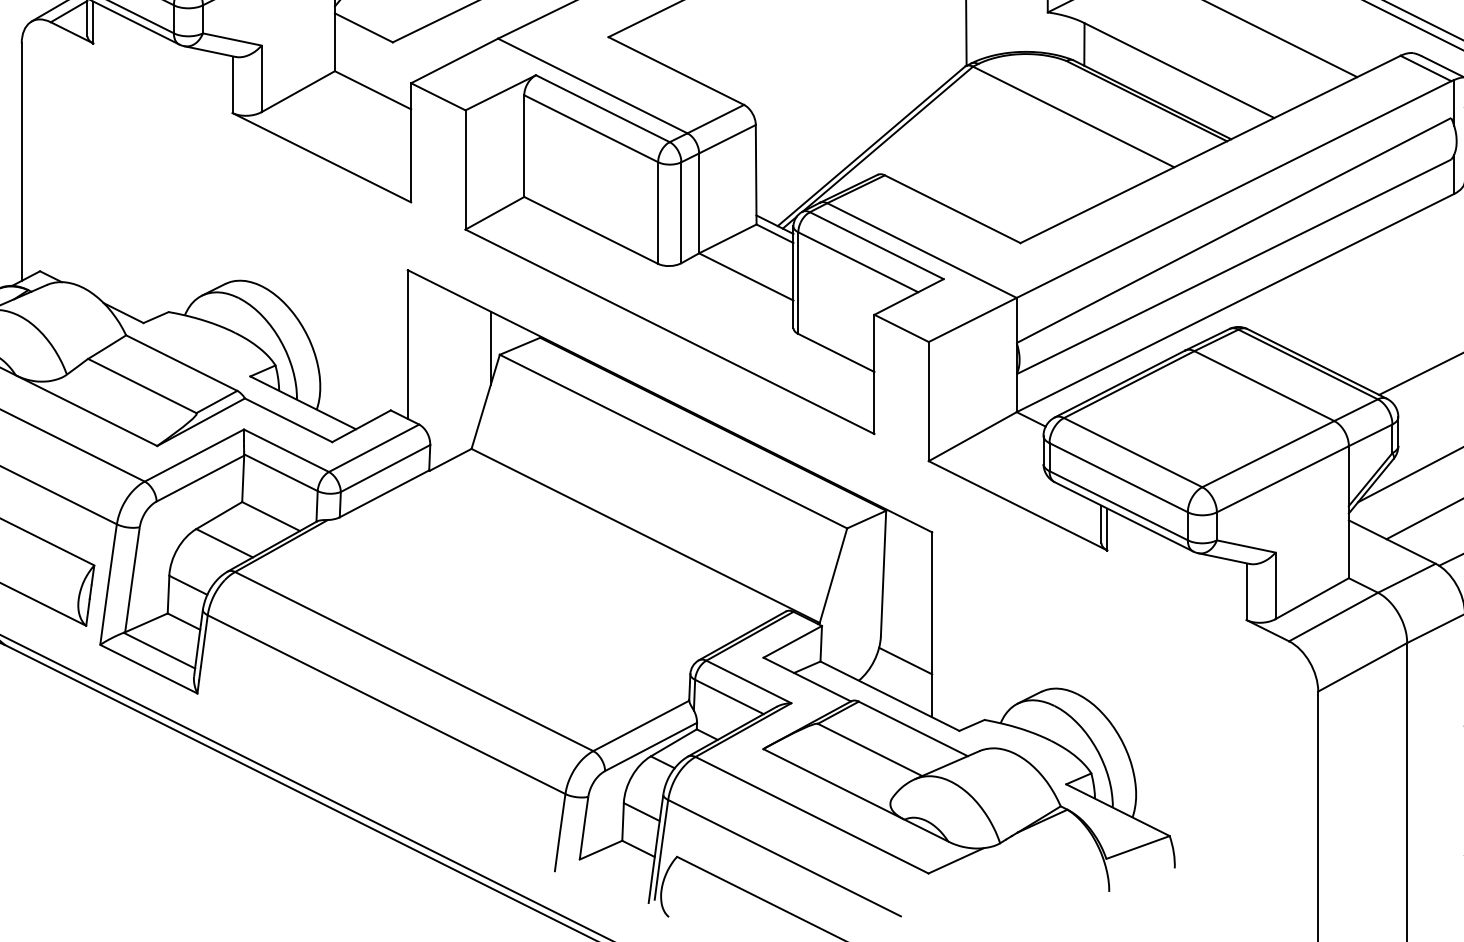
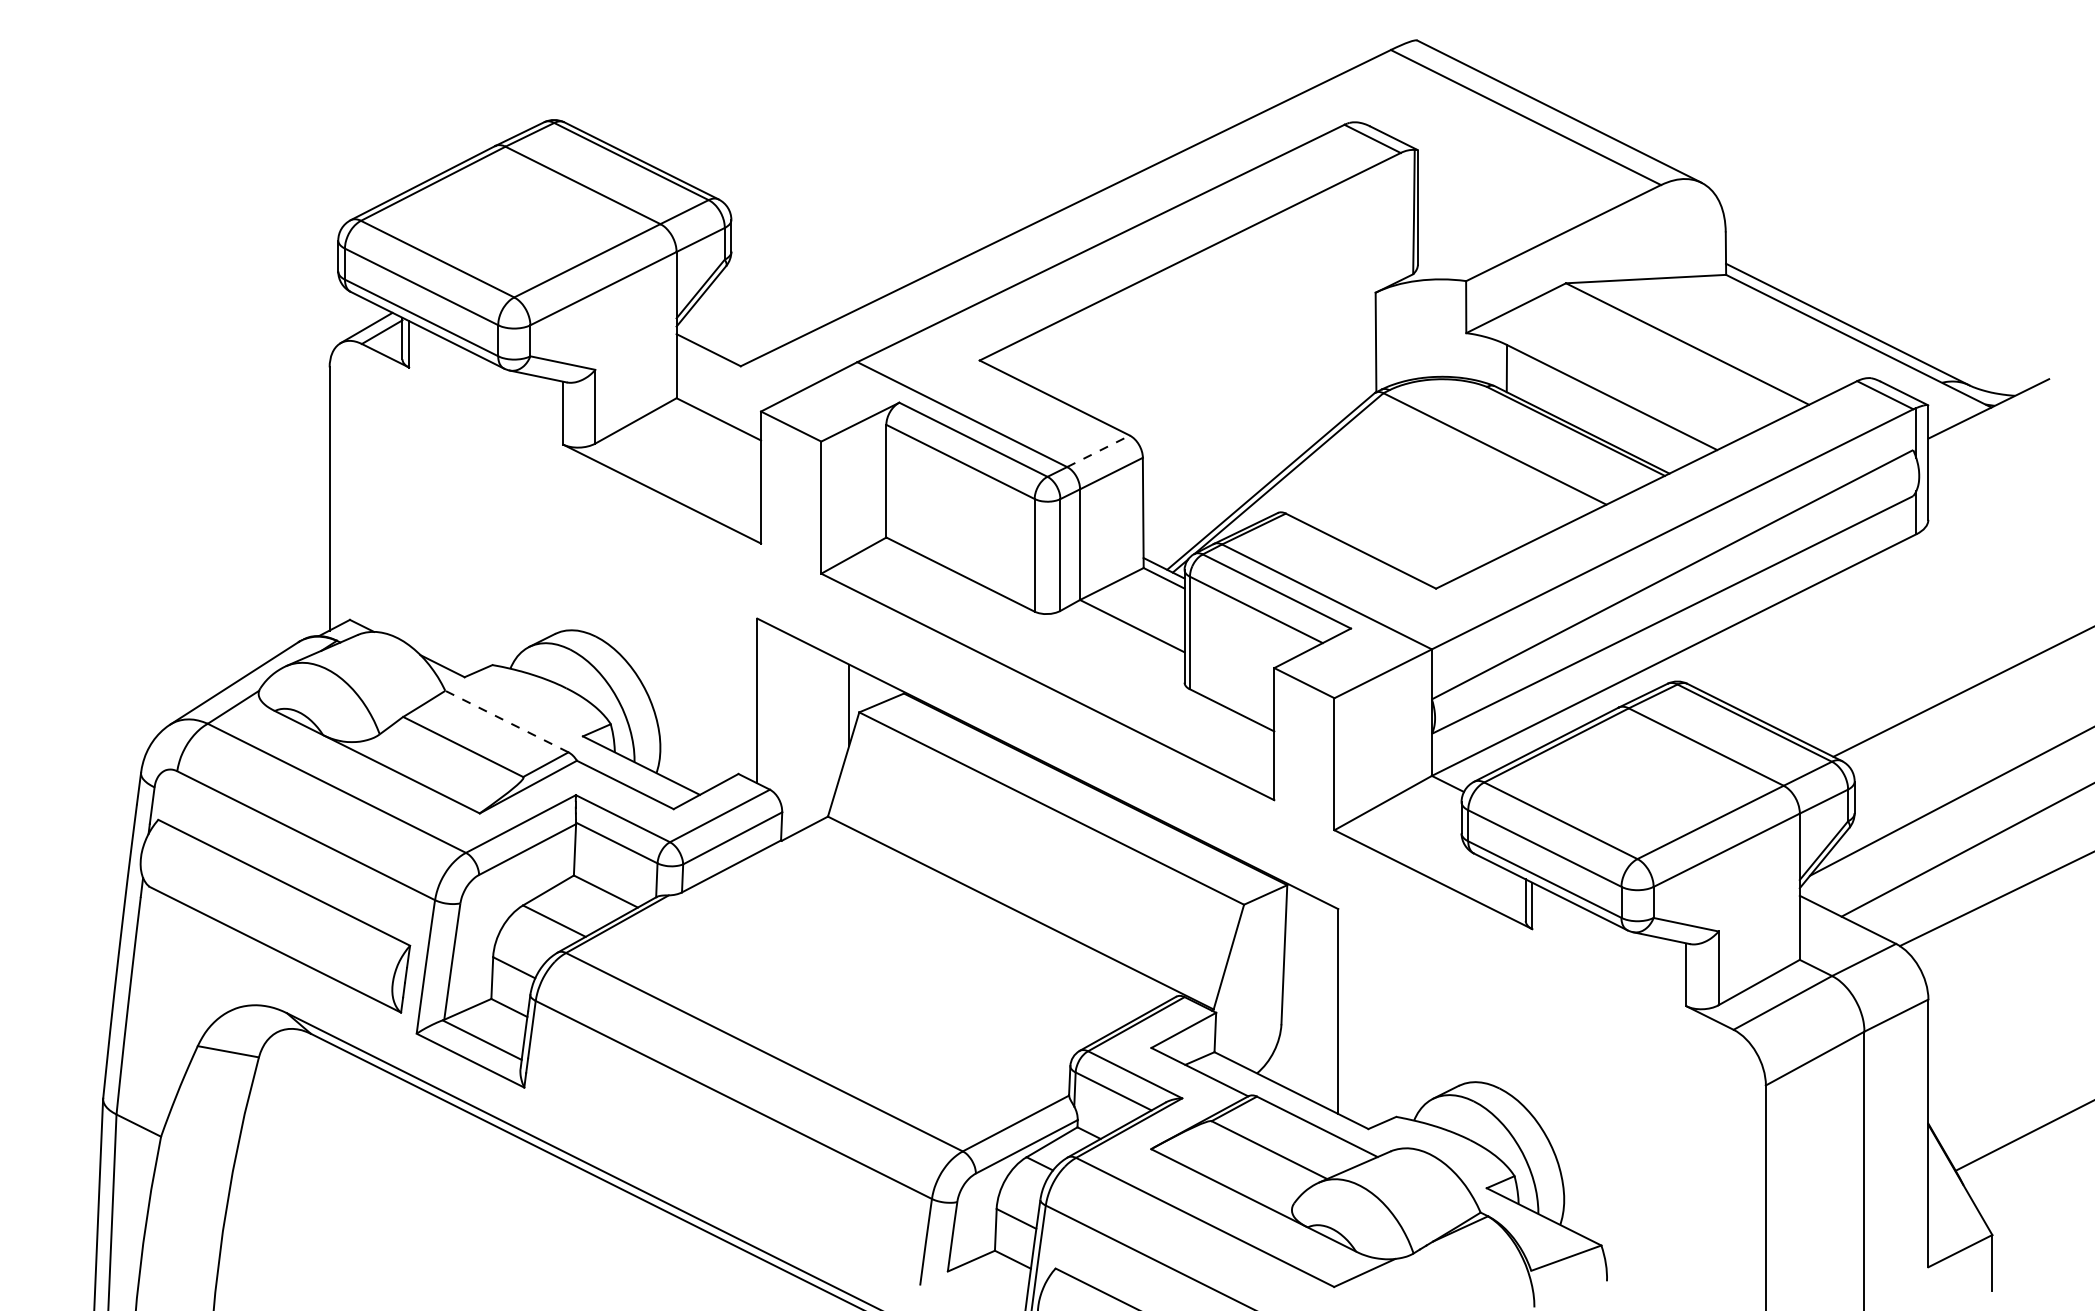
line: (715, 119) -> (1098, 451), solid -> dashed
line: (181, 363) -> (506, 721), solid -> dashed
line: (905, 660) -> (1308, 1051), removed

